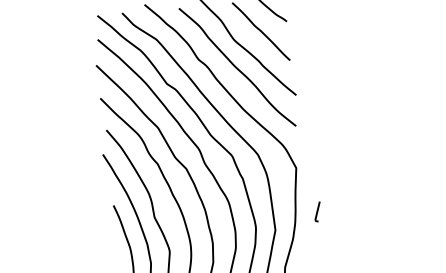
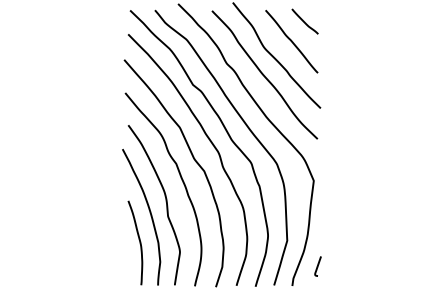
curve: (317, 211) -> (317, 266), moved

